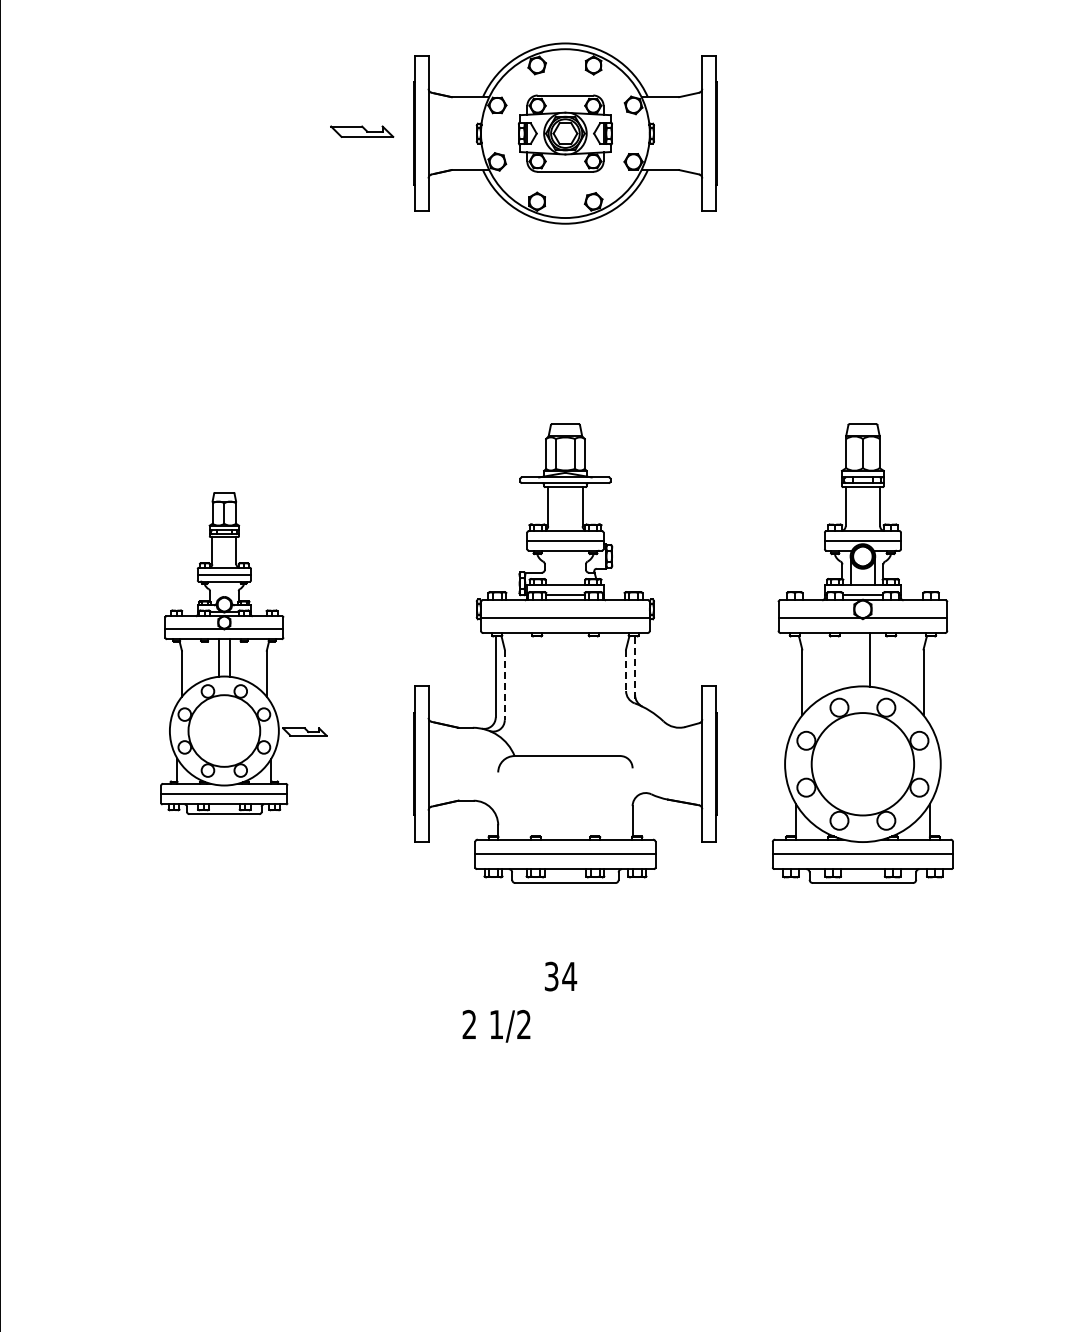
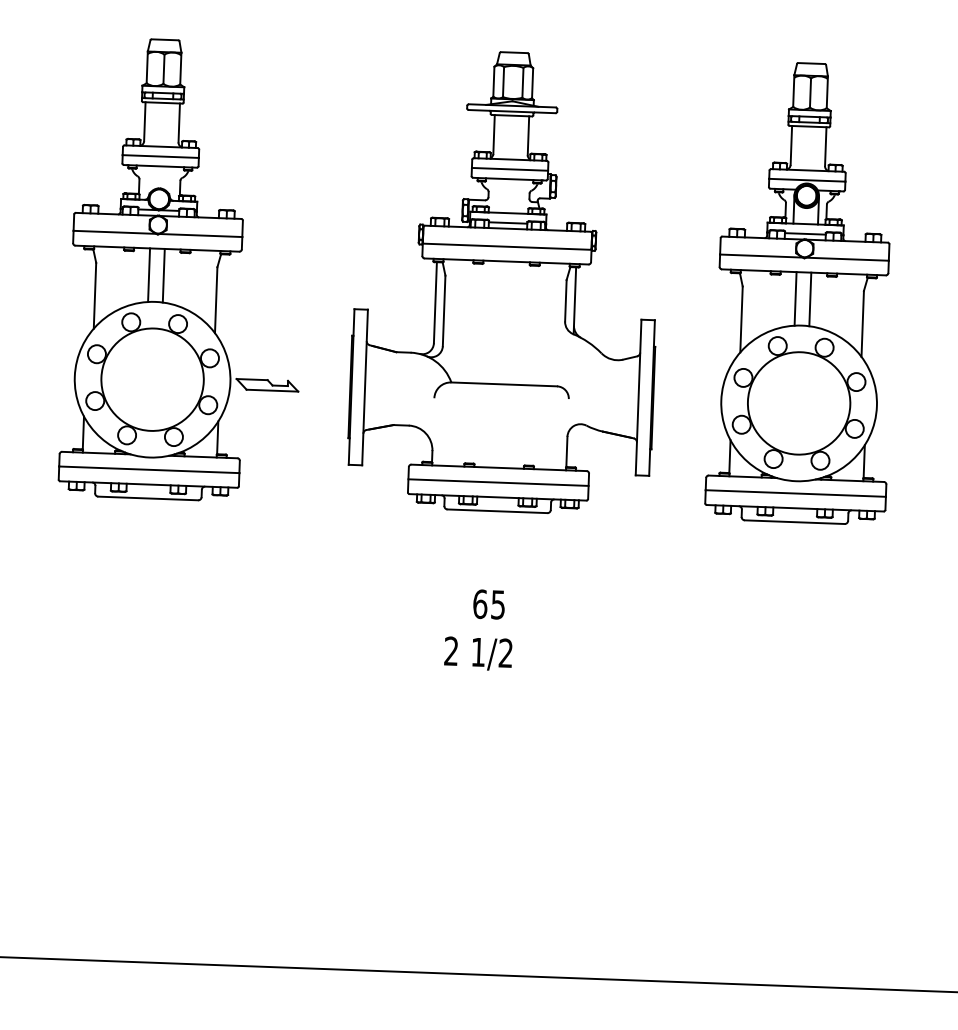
part: (243, 653) -> (184, 270), size x1.43
line: (855, 659) -> (795, 298), added
line: (626, 670) -> (566, 301), dashed -> solid
line: (635, 670) -> (575, 301), dashed -> solid
line: (504, 685) -> (443, 311), dashed -> solid
text: (560, 976) -> (489, 604), 34 -> 65
text: (496, 1026) -> (478, 654), moved

